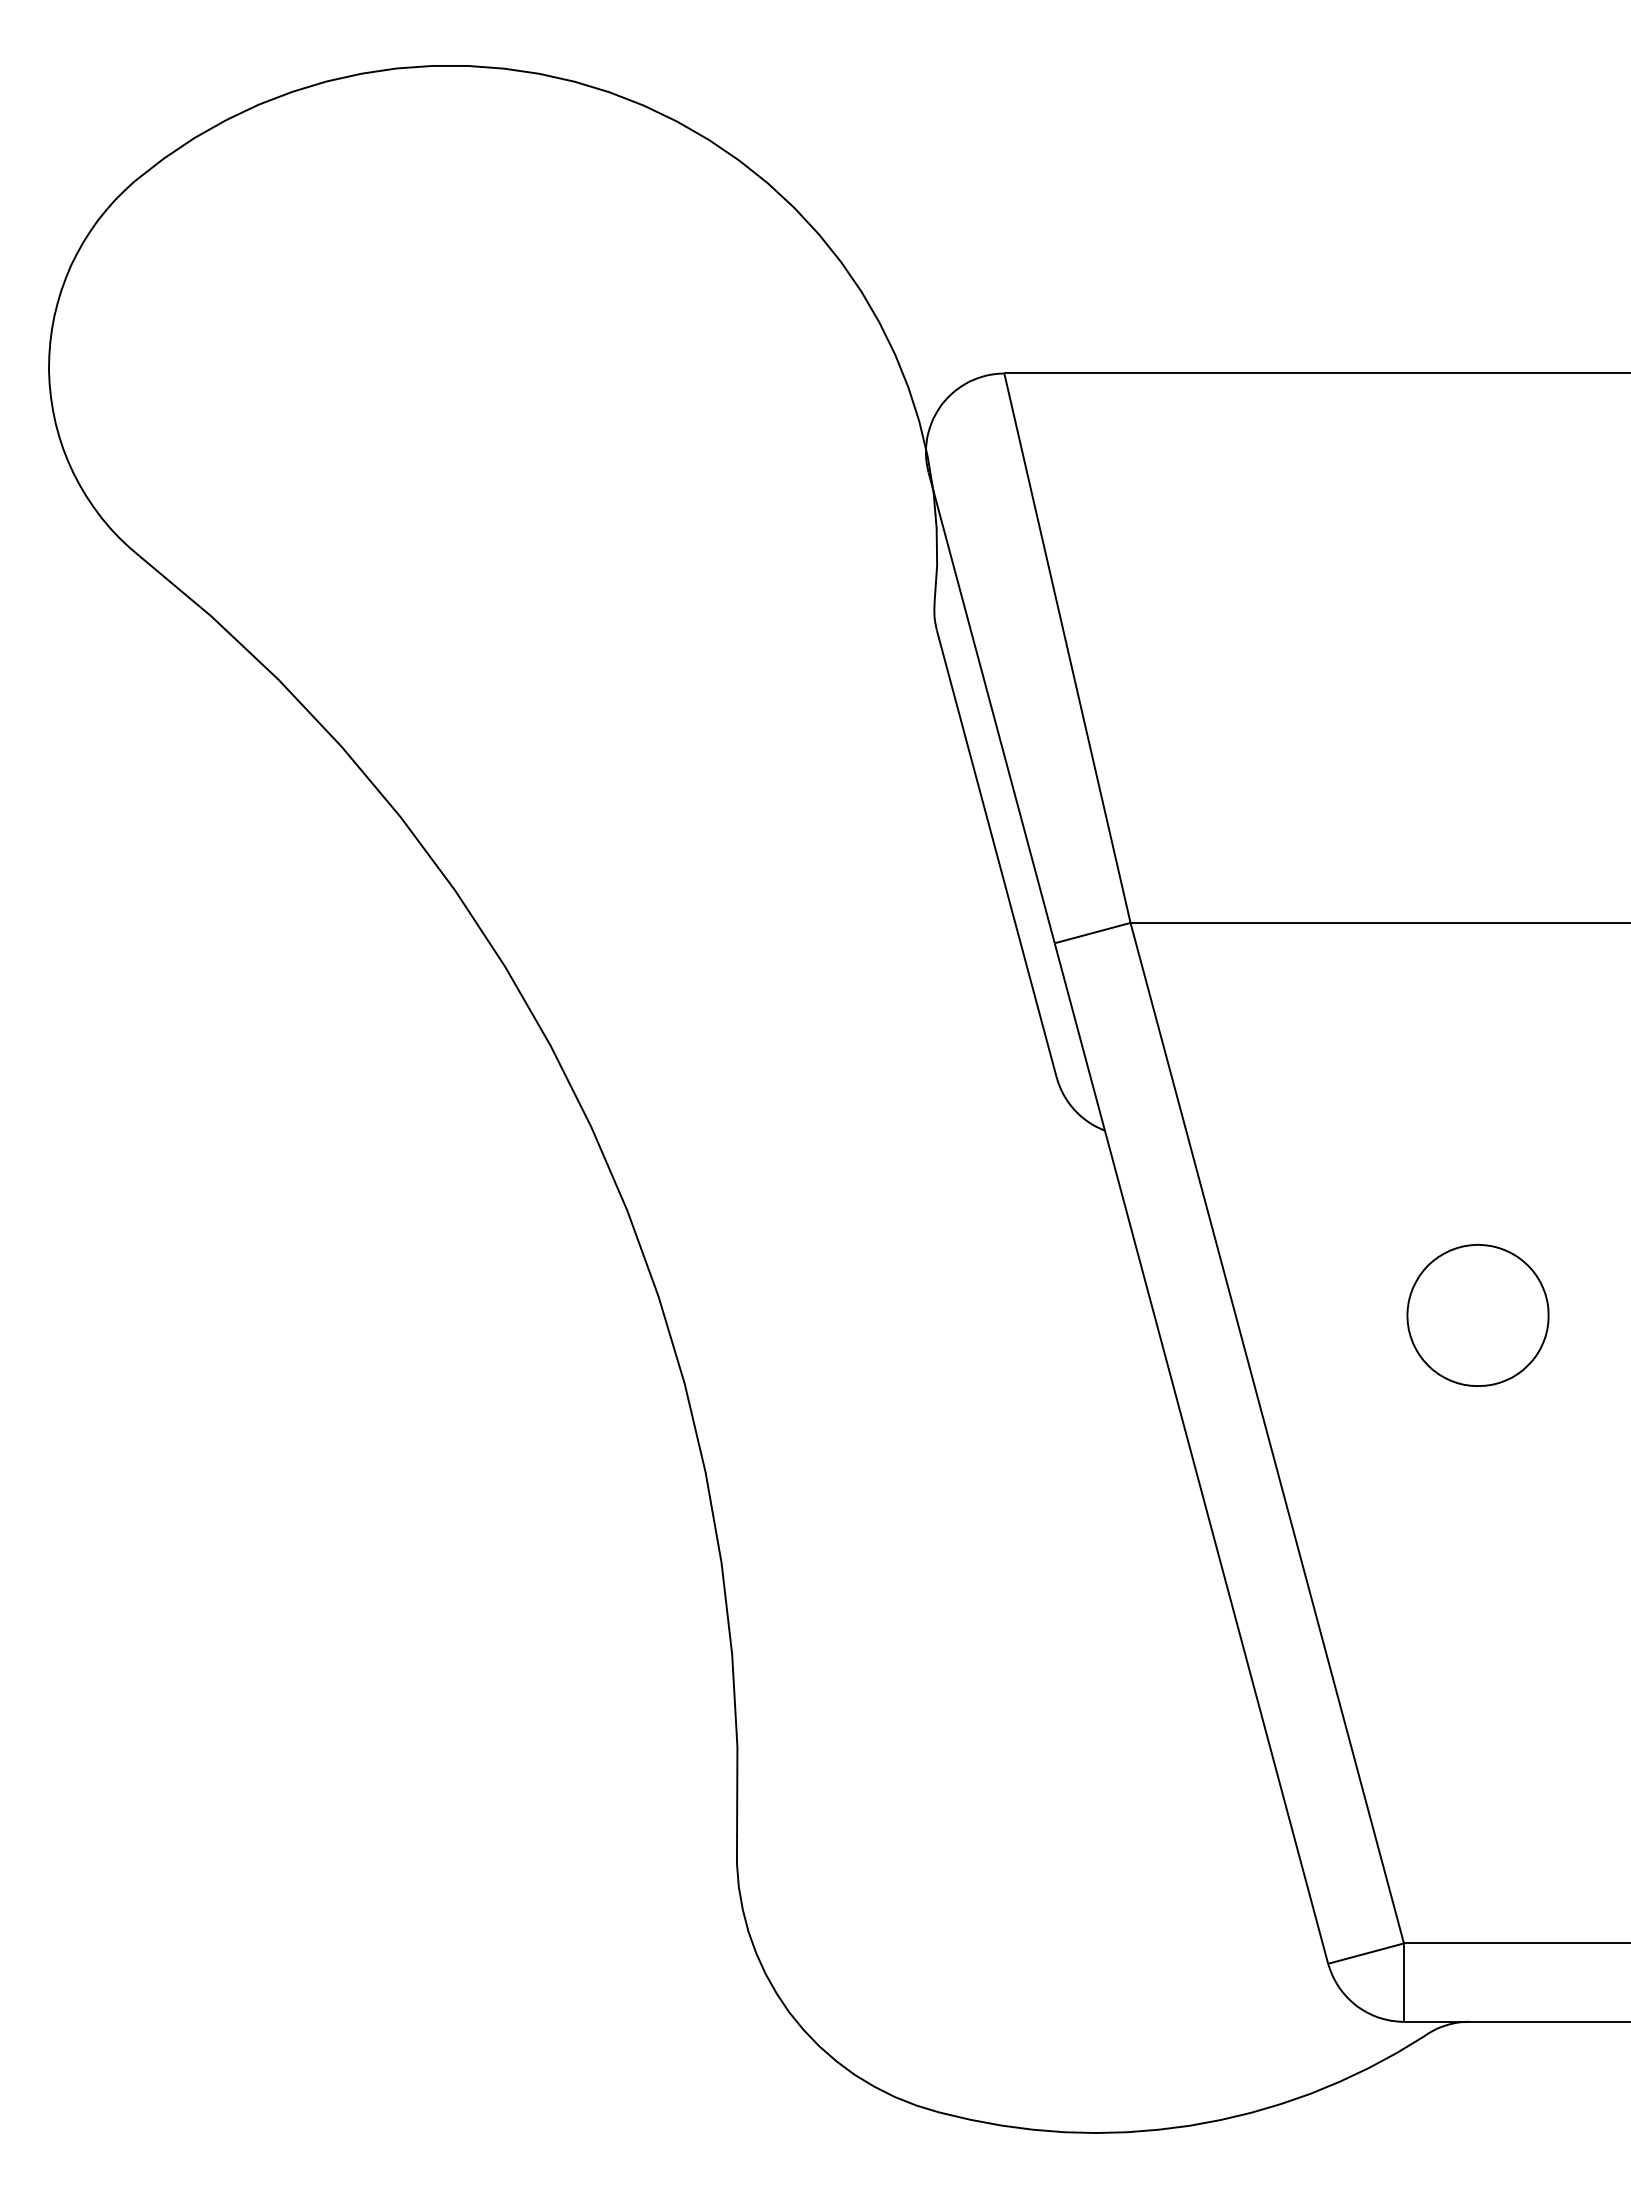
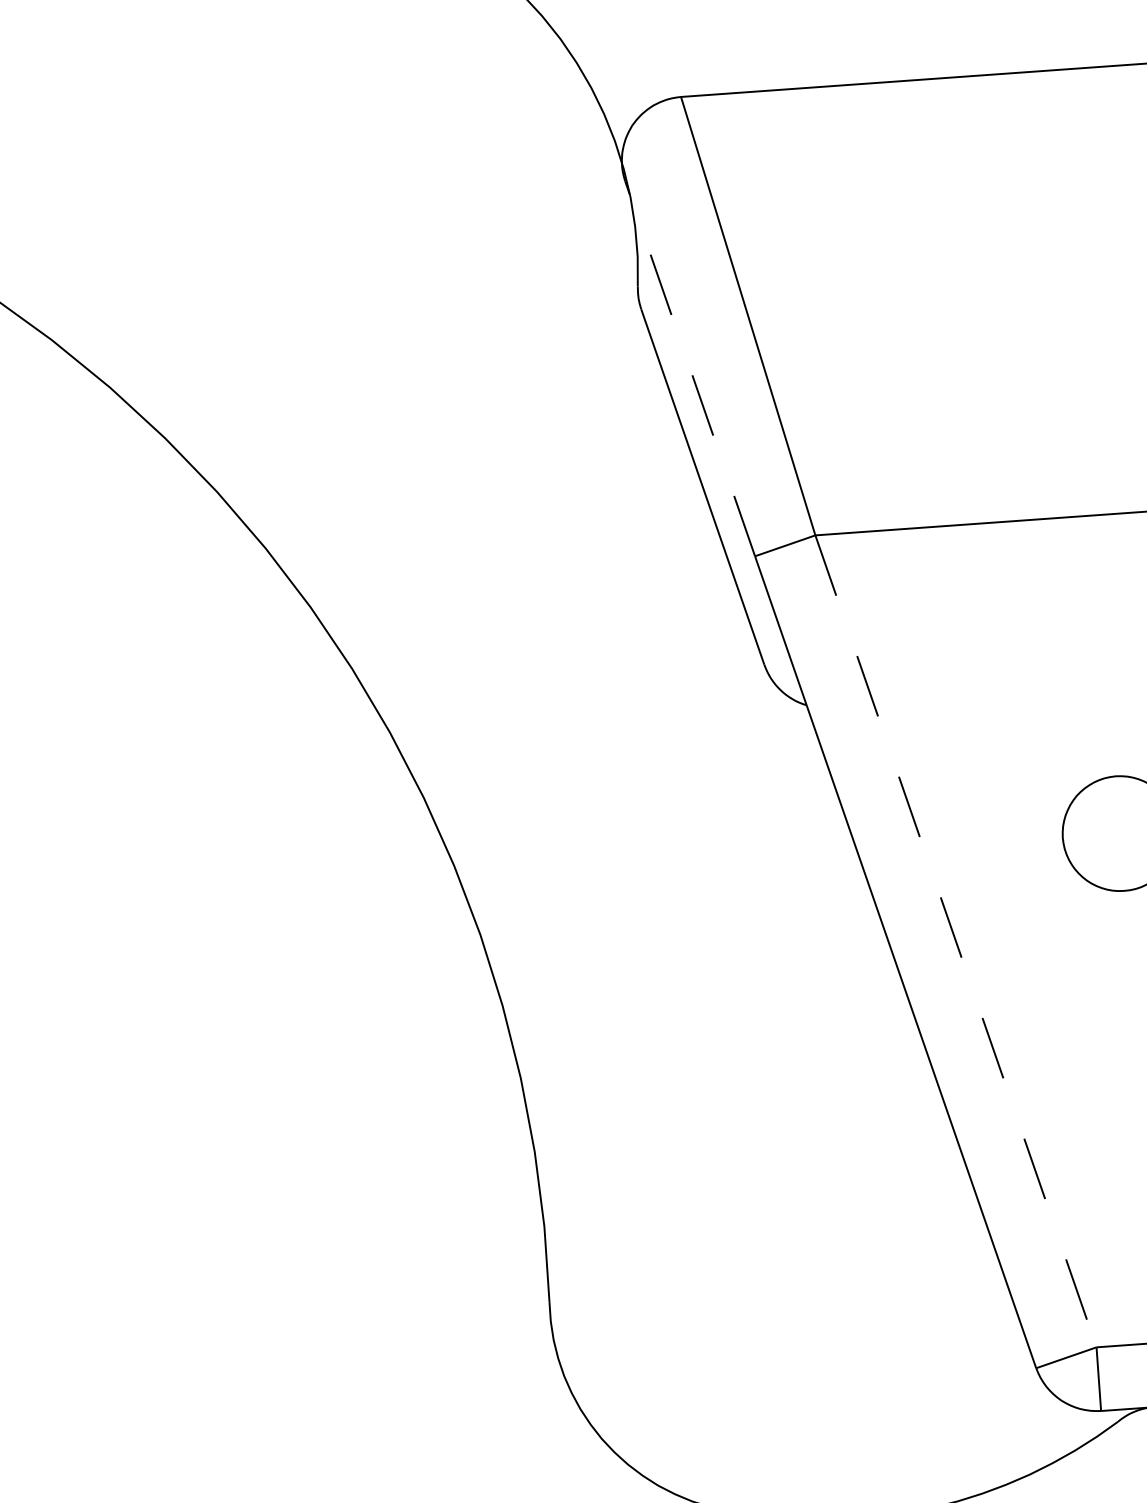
line: (991, 707) -> (690, 368), solid -> dashed
line: (1267, 1433) -> (956, 941), solid -> dashed

